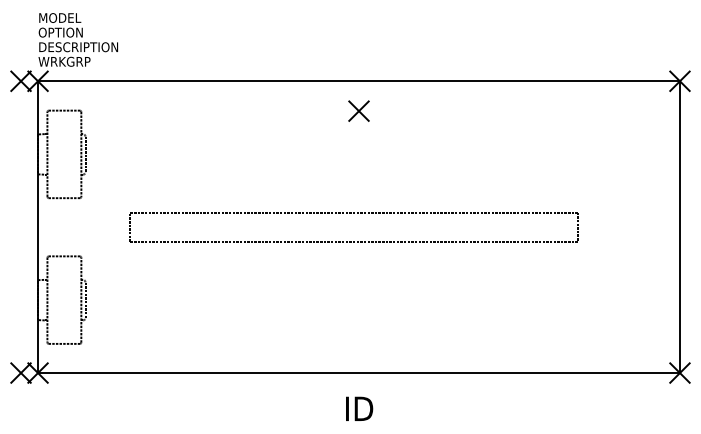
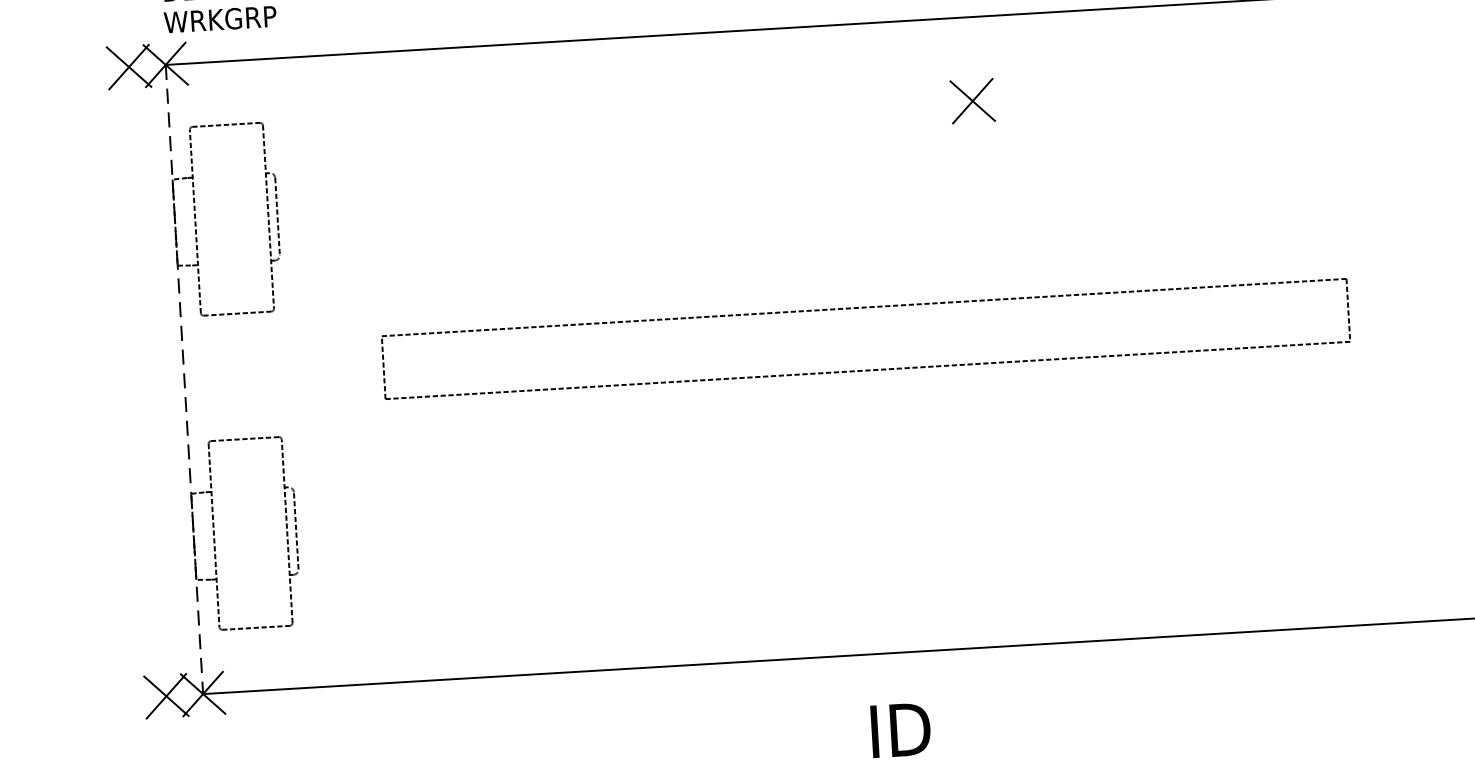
part: (358, 110) -> (971, 99), moved
line: (38, 227) -> (185, 380), solid -> dashed

